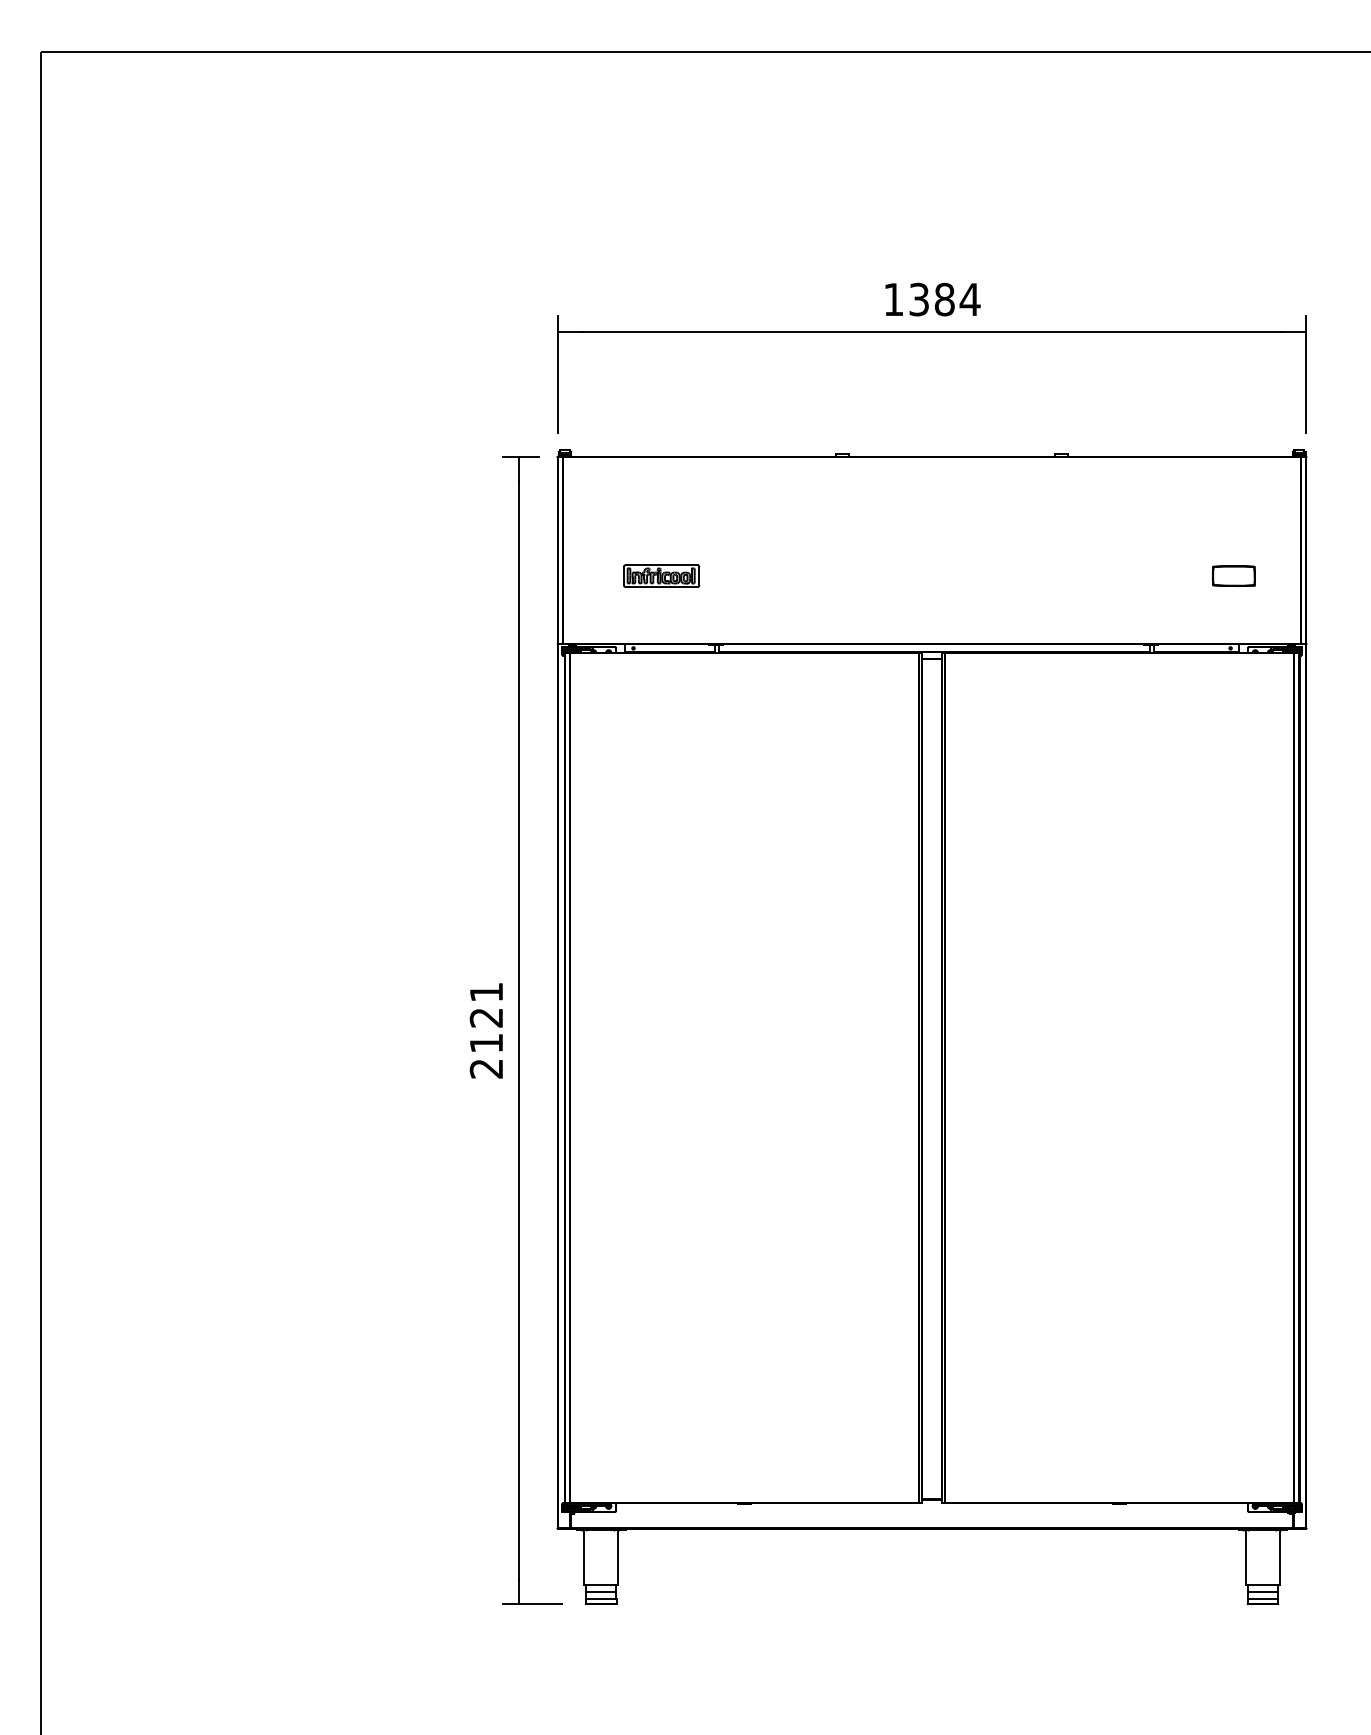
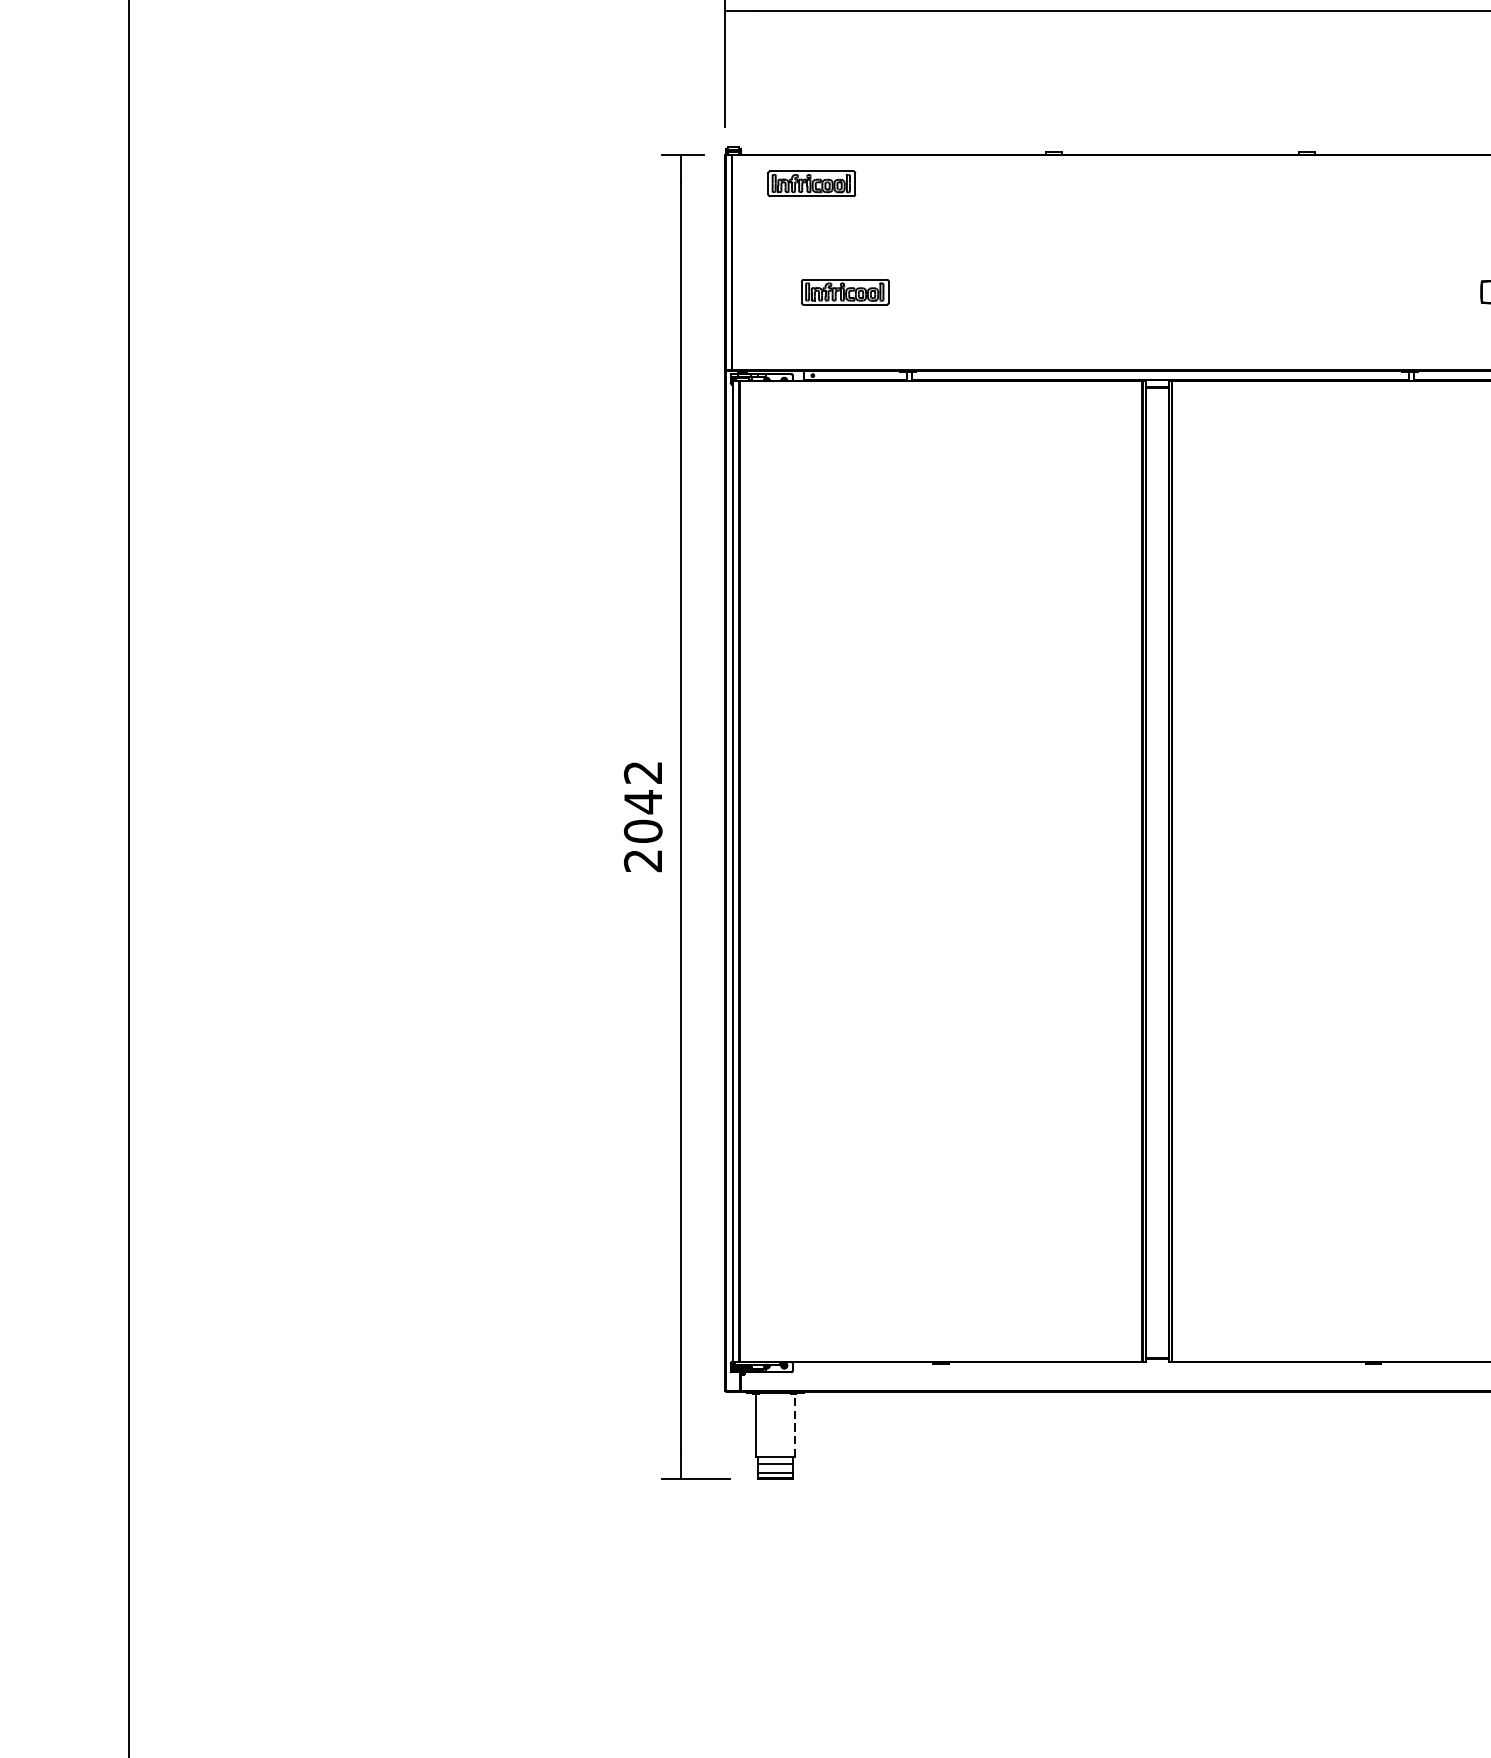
part: (632, 481) -> (811, 183), added
text: (486, 1018) -> (643, 802), 2121 -> 2042
line: (618, 1557) -> (795, 1424), solid -> dashed

